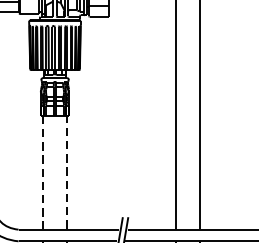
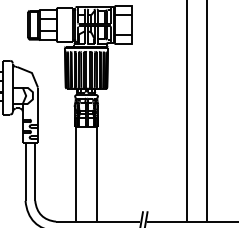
line: (66, 171) -> (96, 173), dashed -> solid
line: (43, 173) -> (76, 174), dashed -> solid

